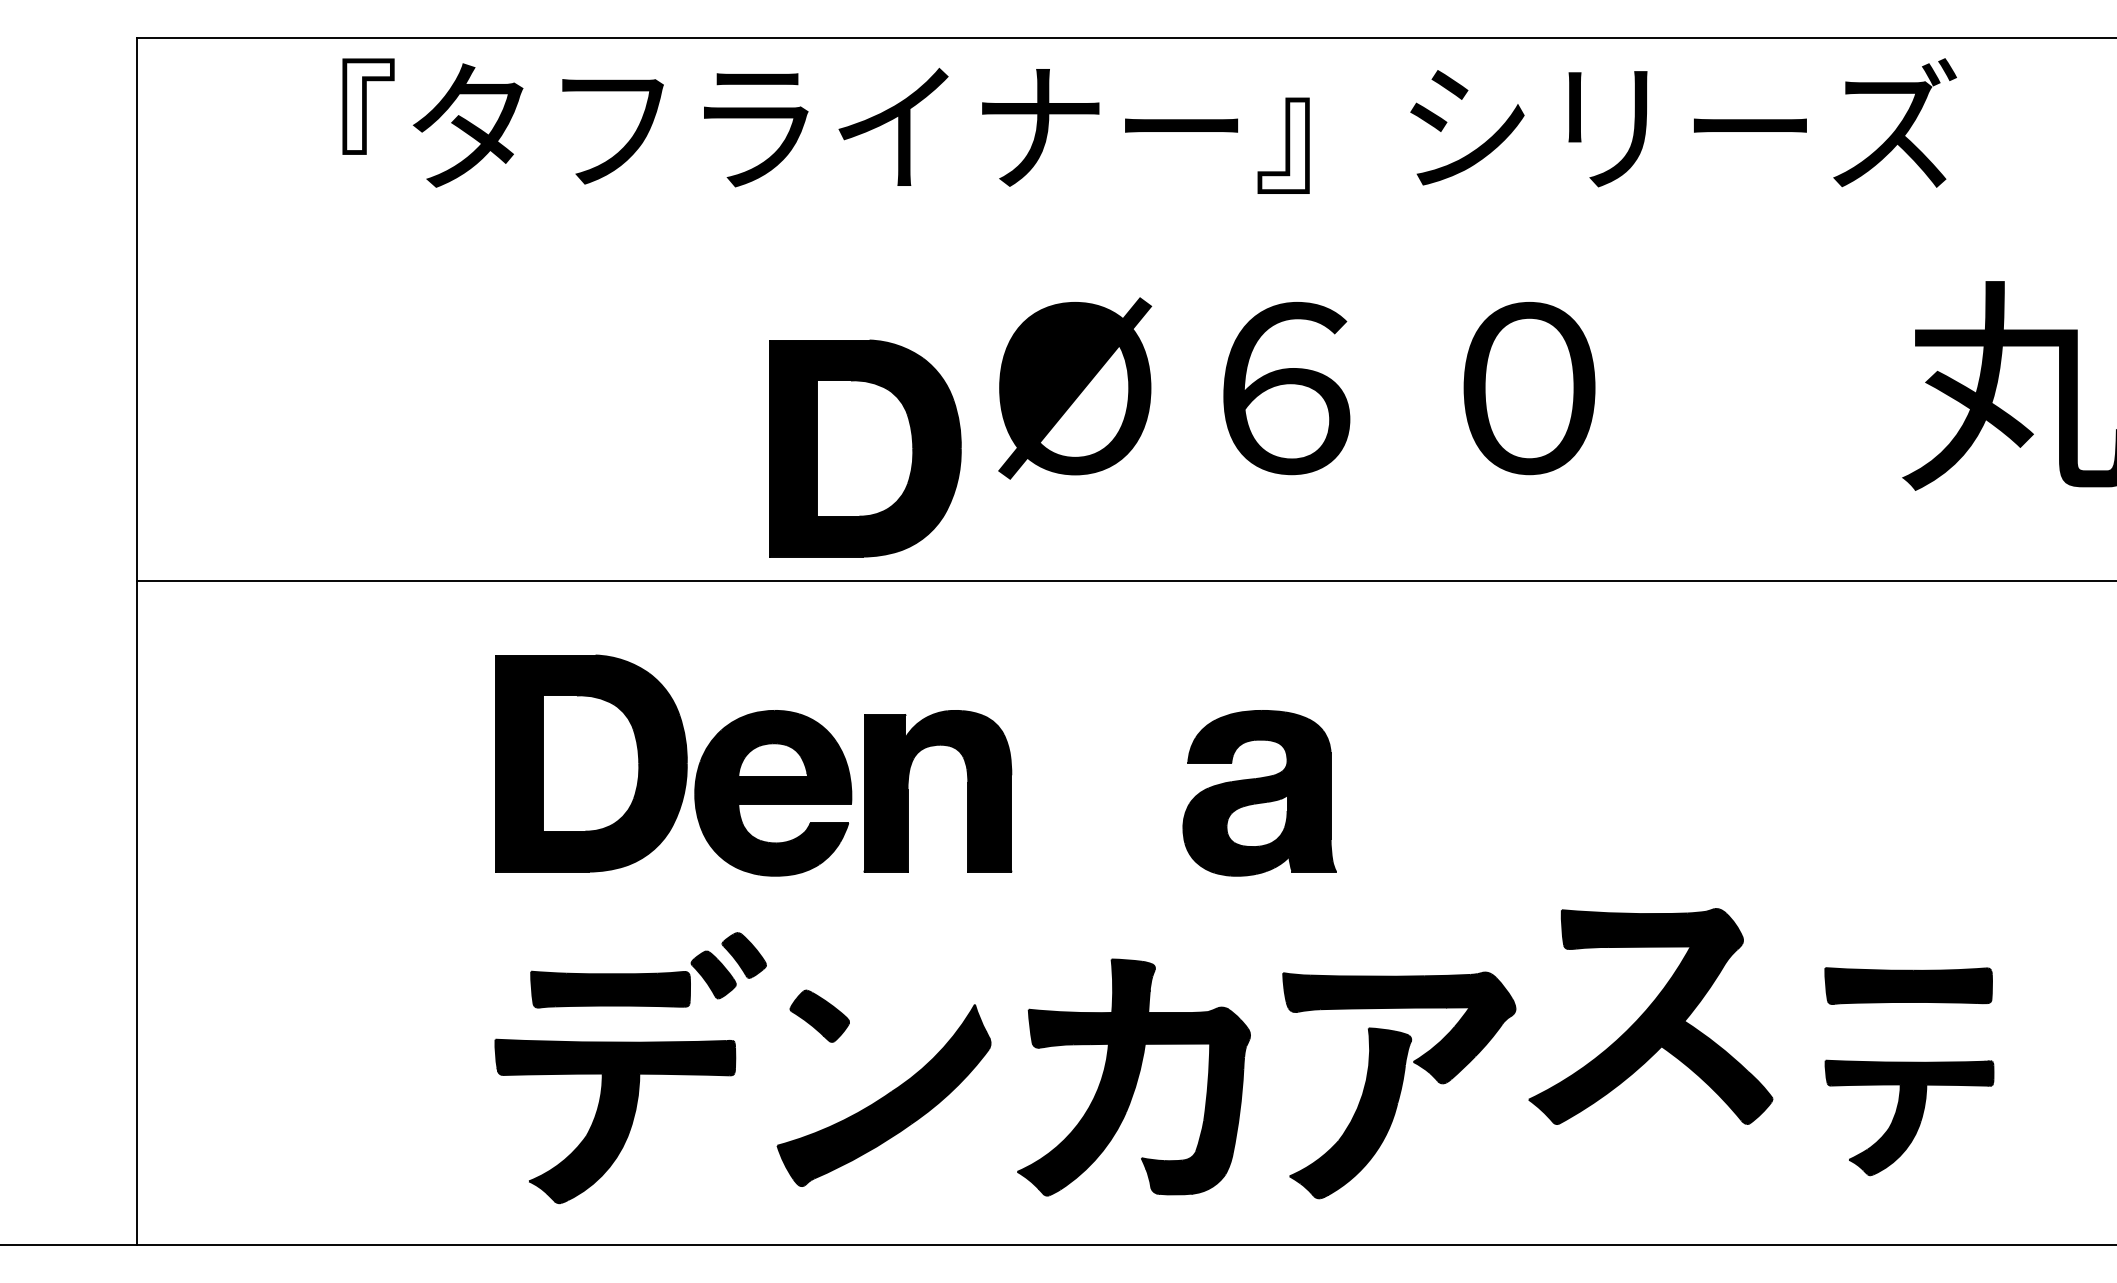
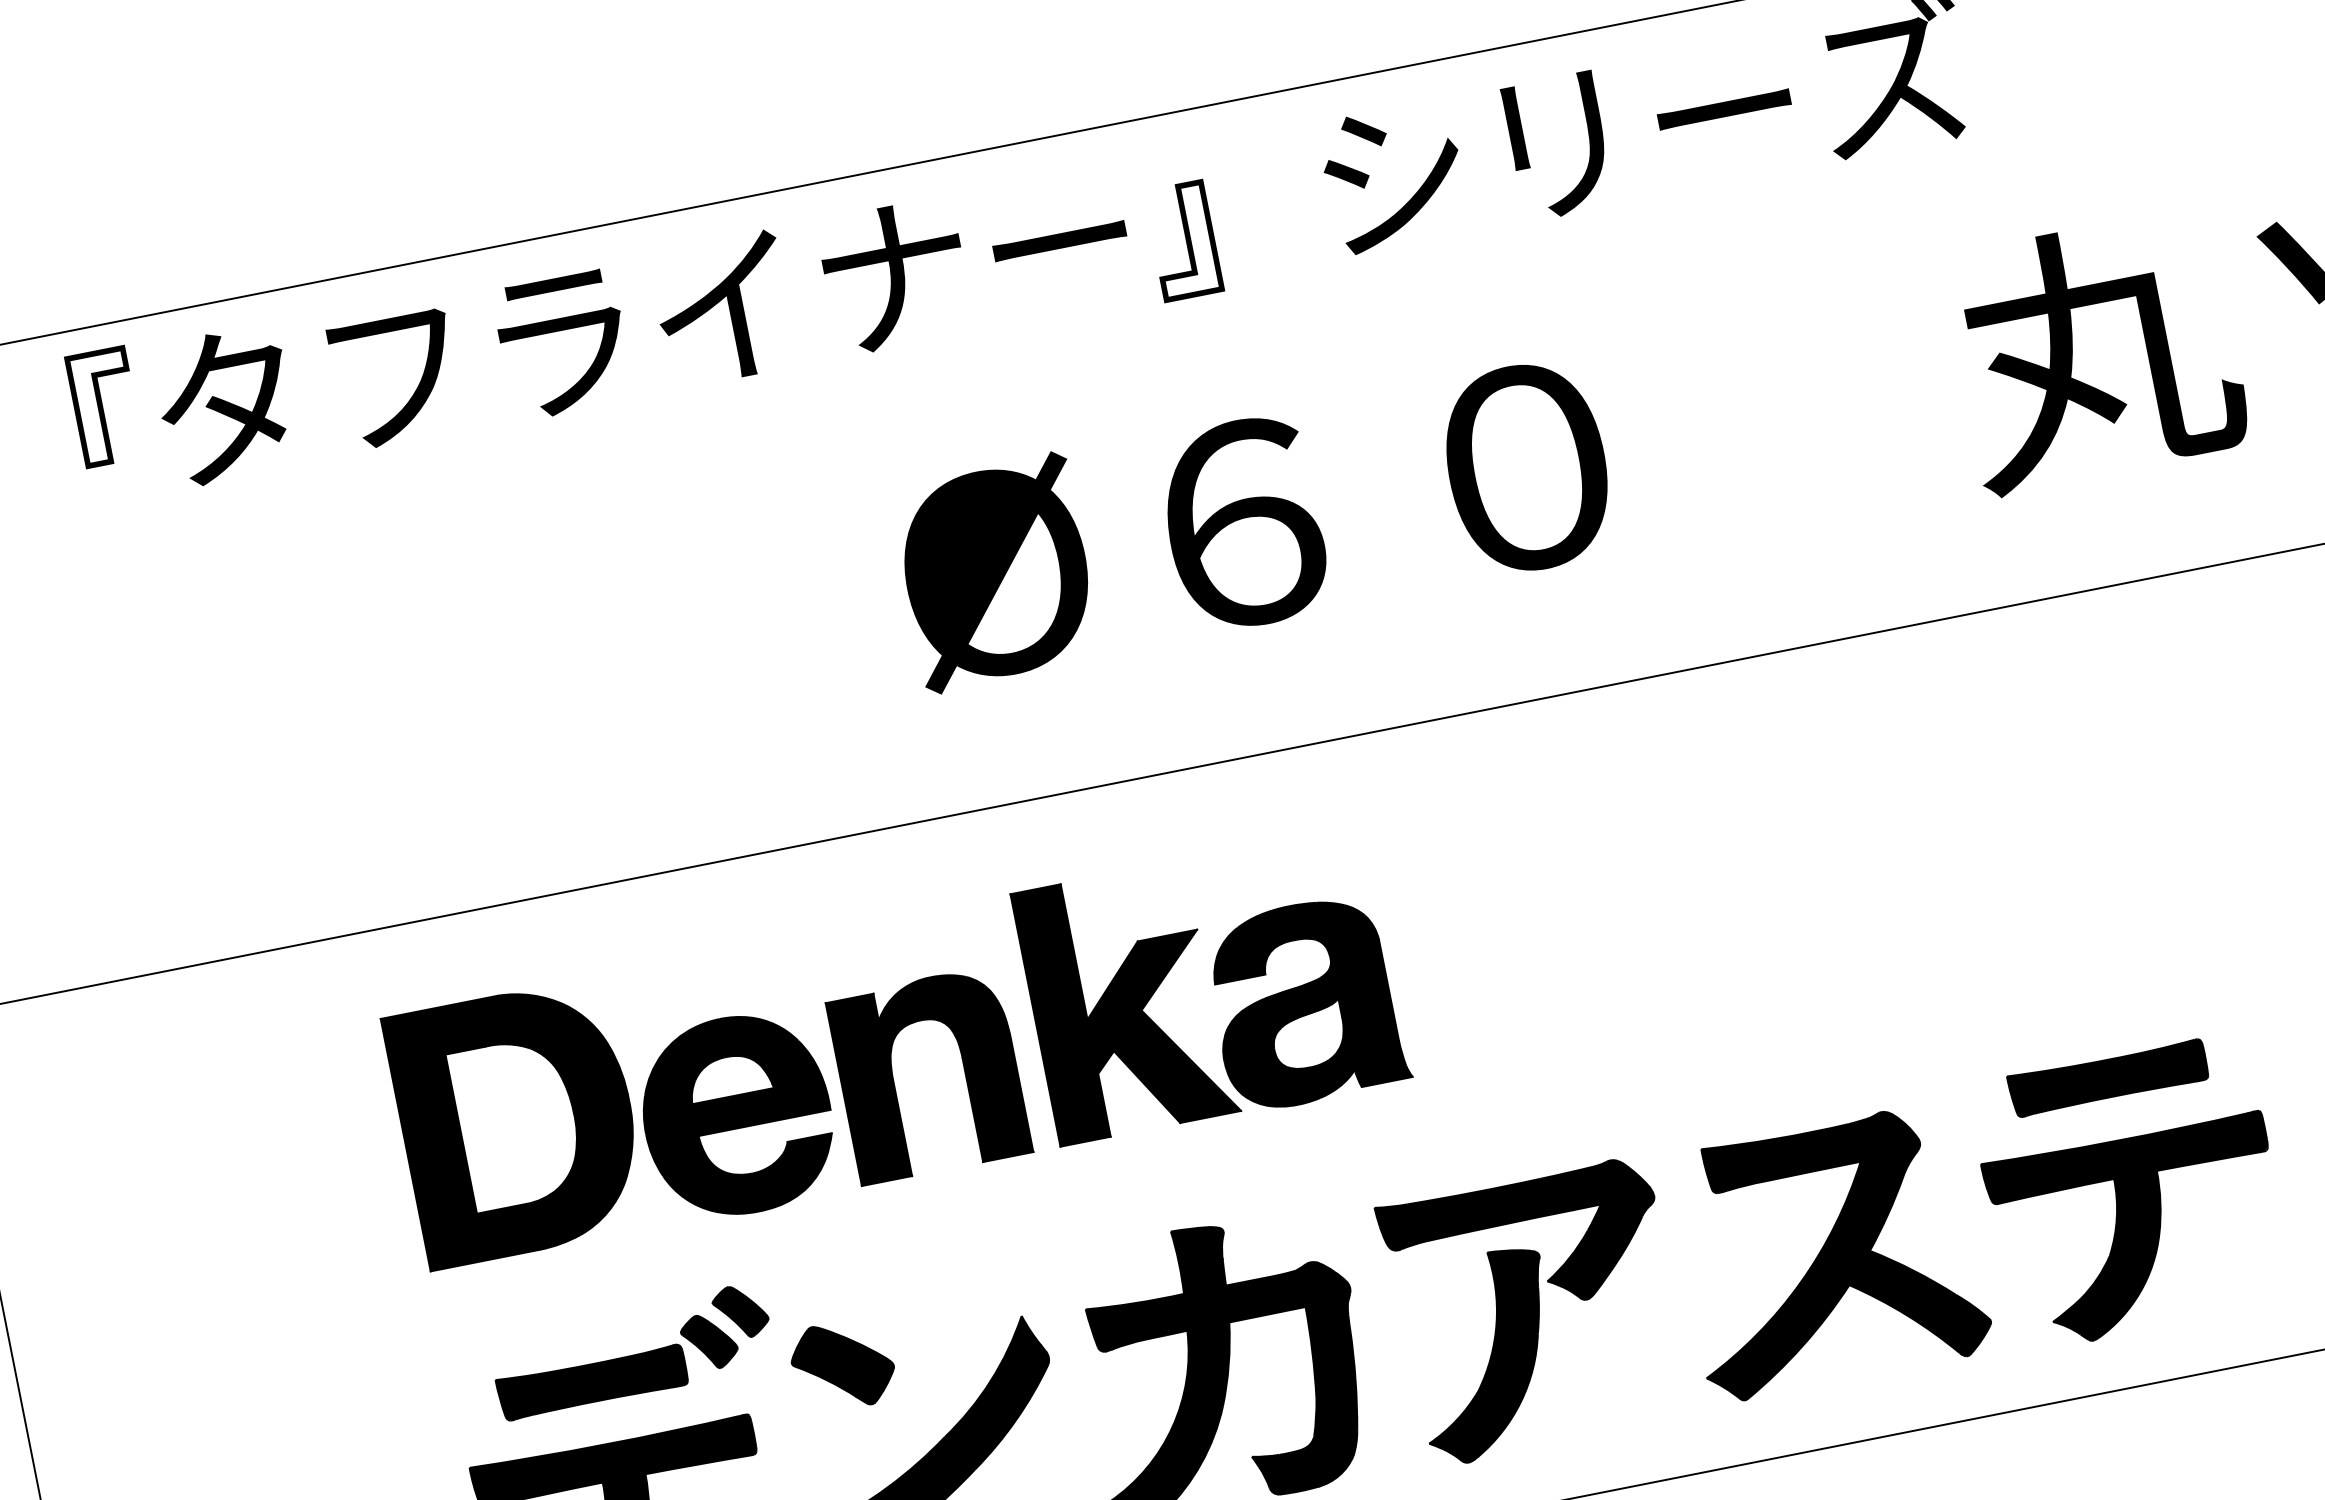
part: (865, 448) -> (765, 691), removed
part: (1112, 763) -> (1126, 1002), added
part: (819, 1015) -> (842, 1364), size x1.43
part: (1650, 1016) -> (1829, 1252), moved
part: (1909, 1117) -> (2139, 1231), size x1.43

